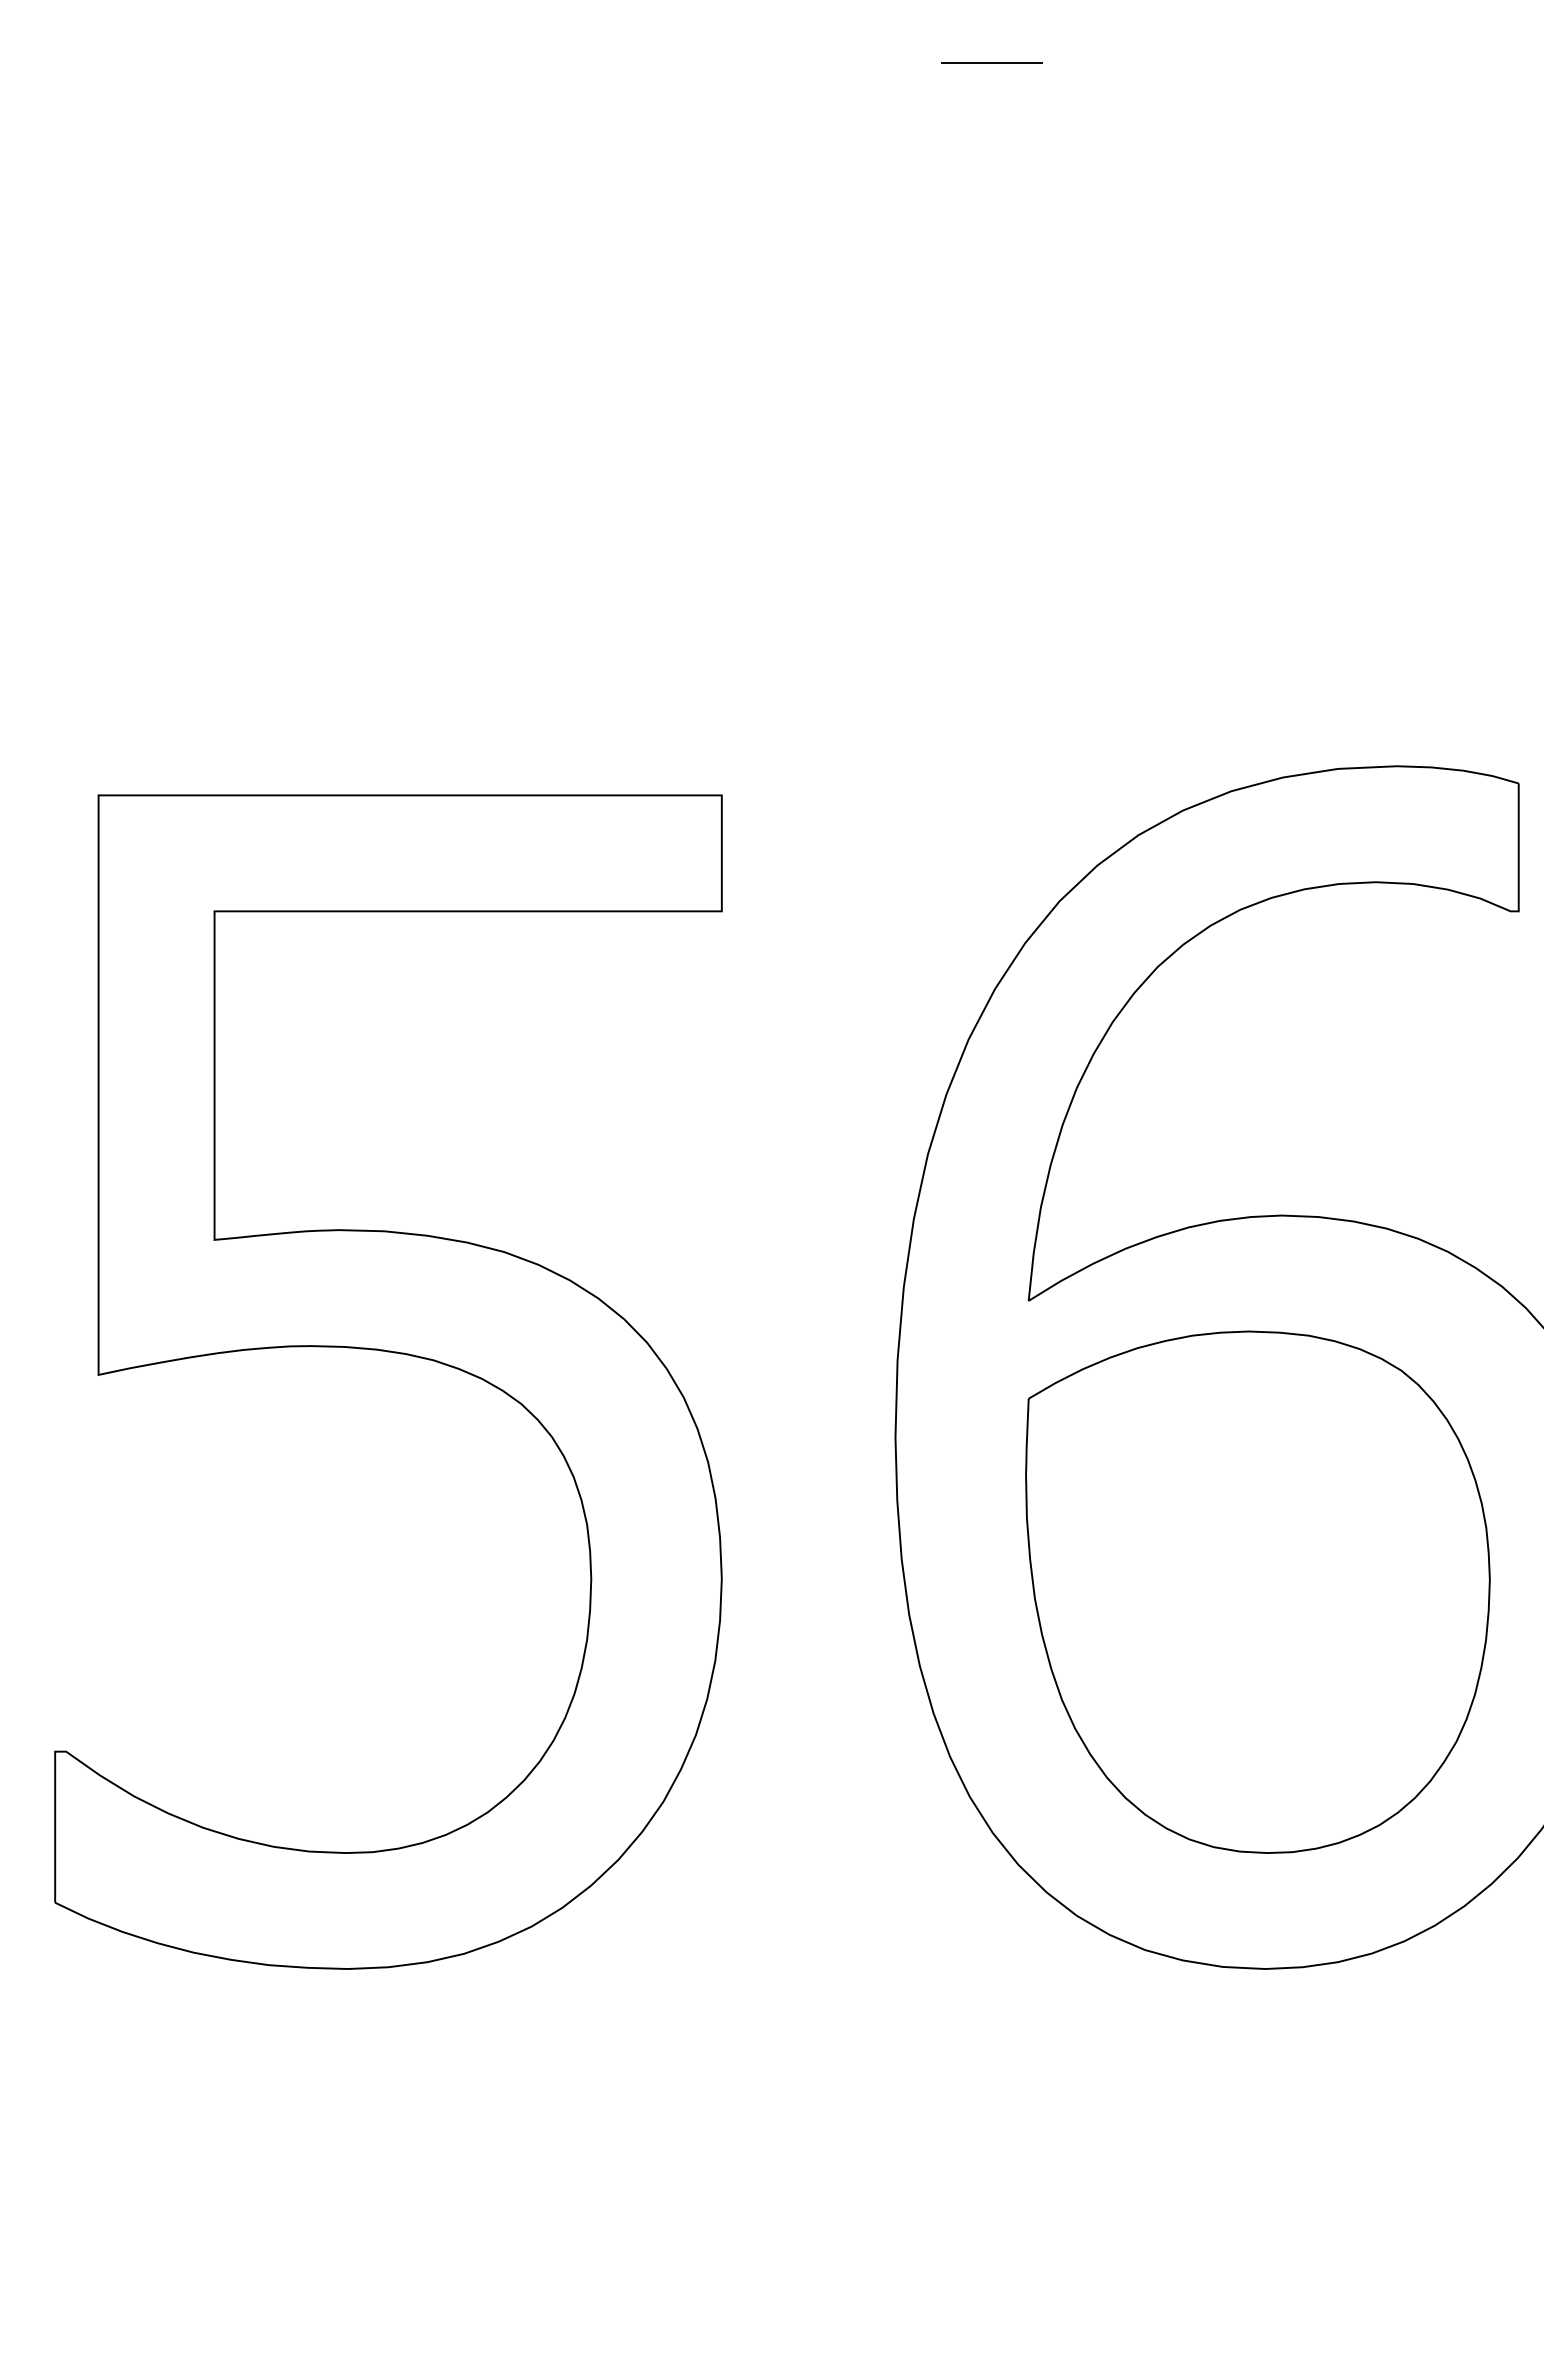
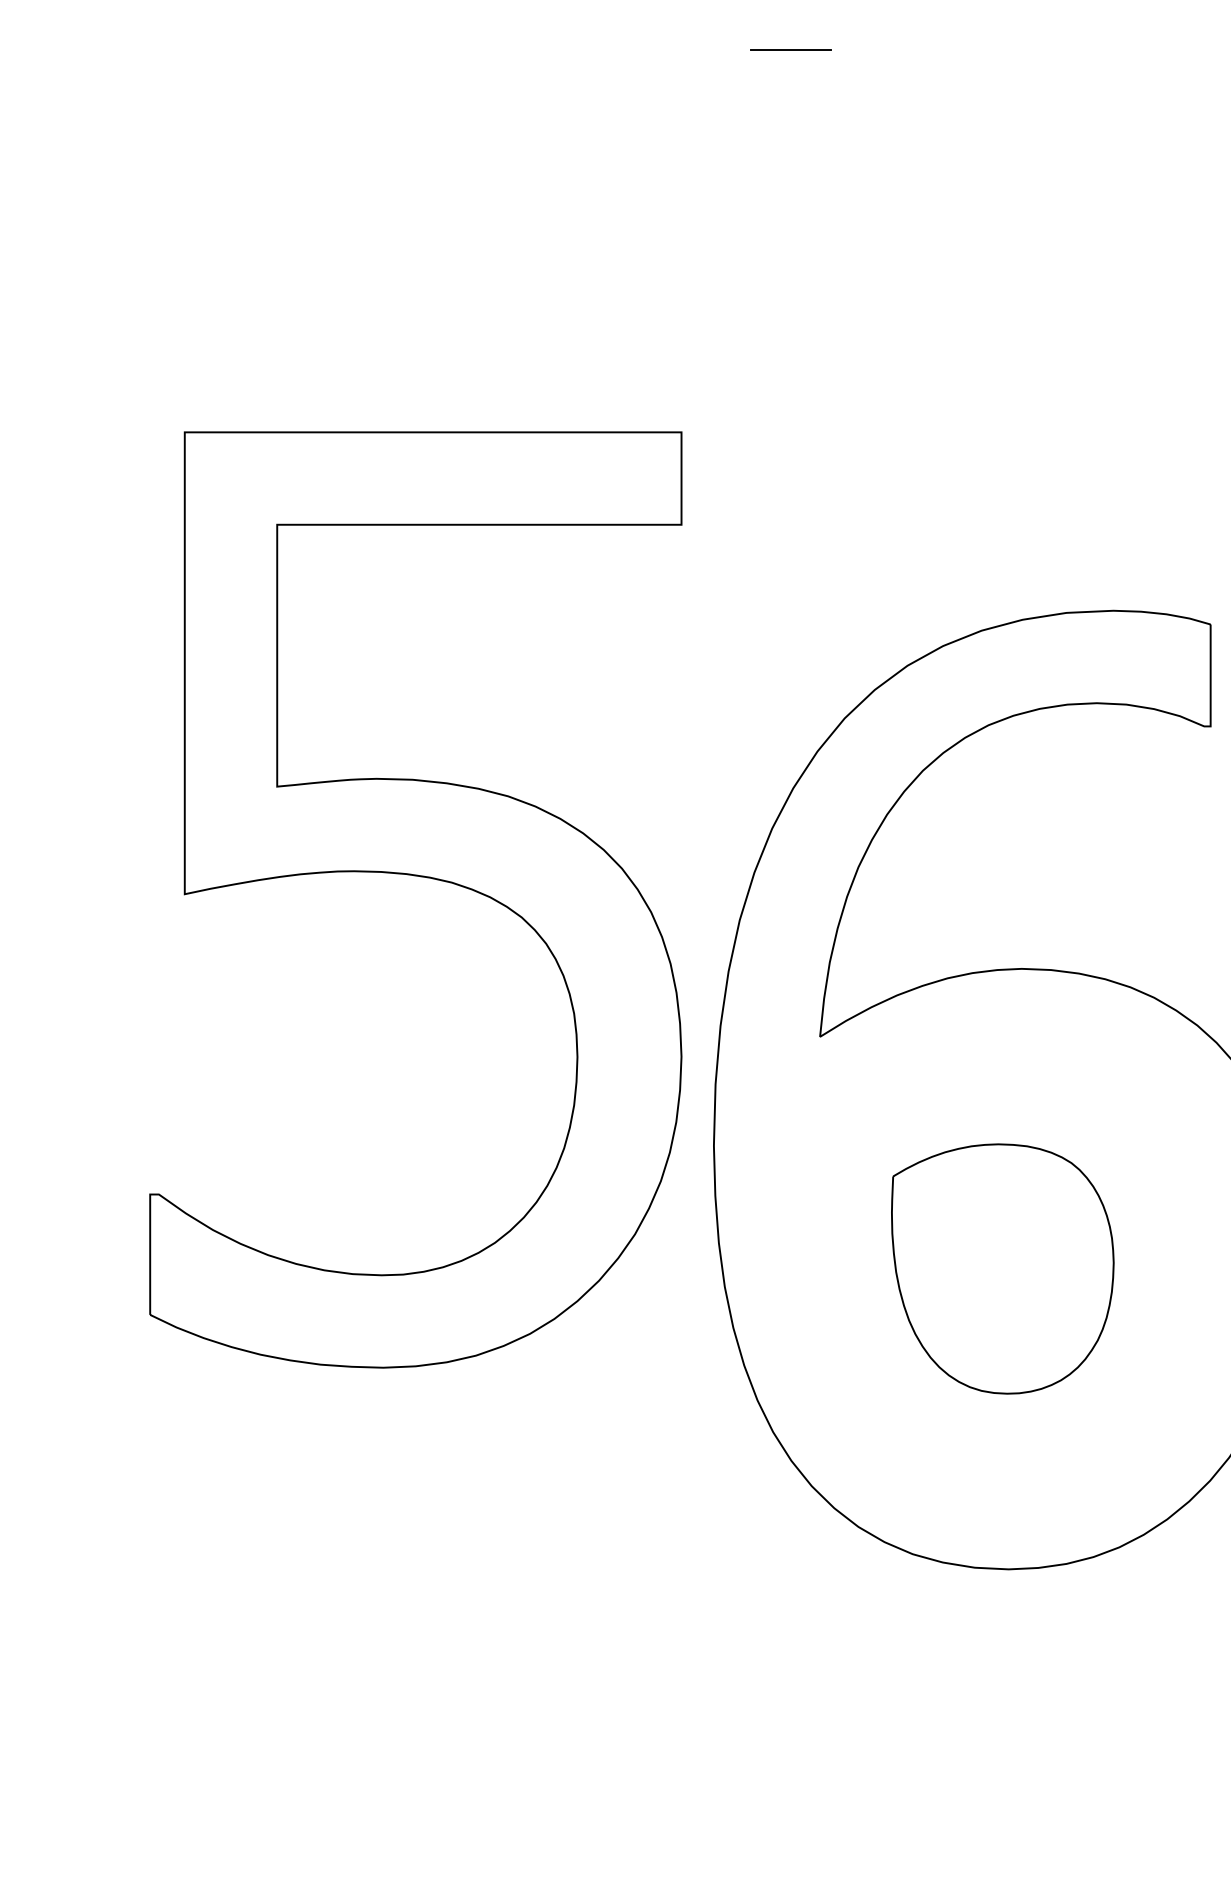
part: (393, 1353) -> (419, 877), moved
part: (1257, 1591) -> (1002, 1268), size x0.6

